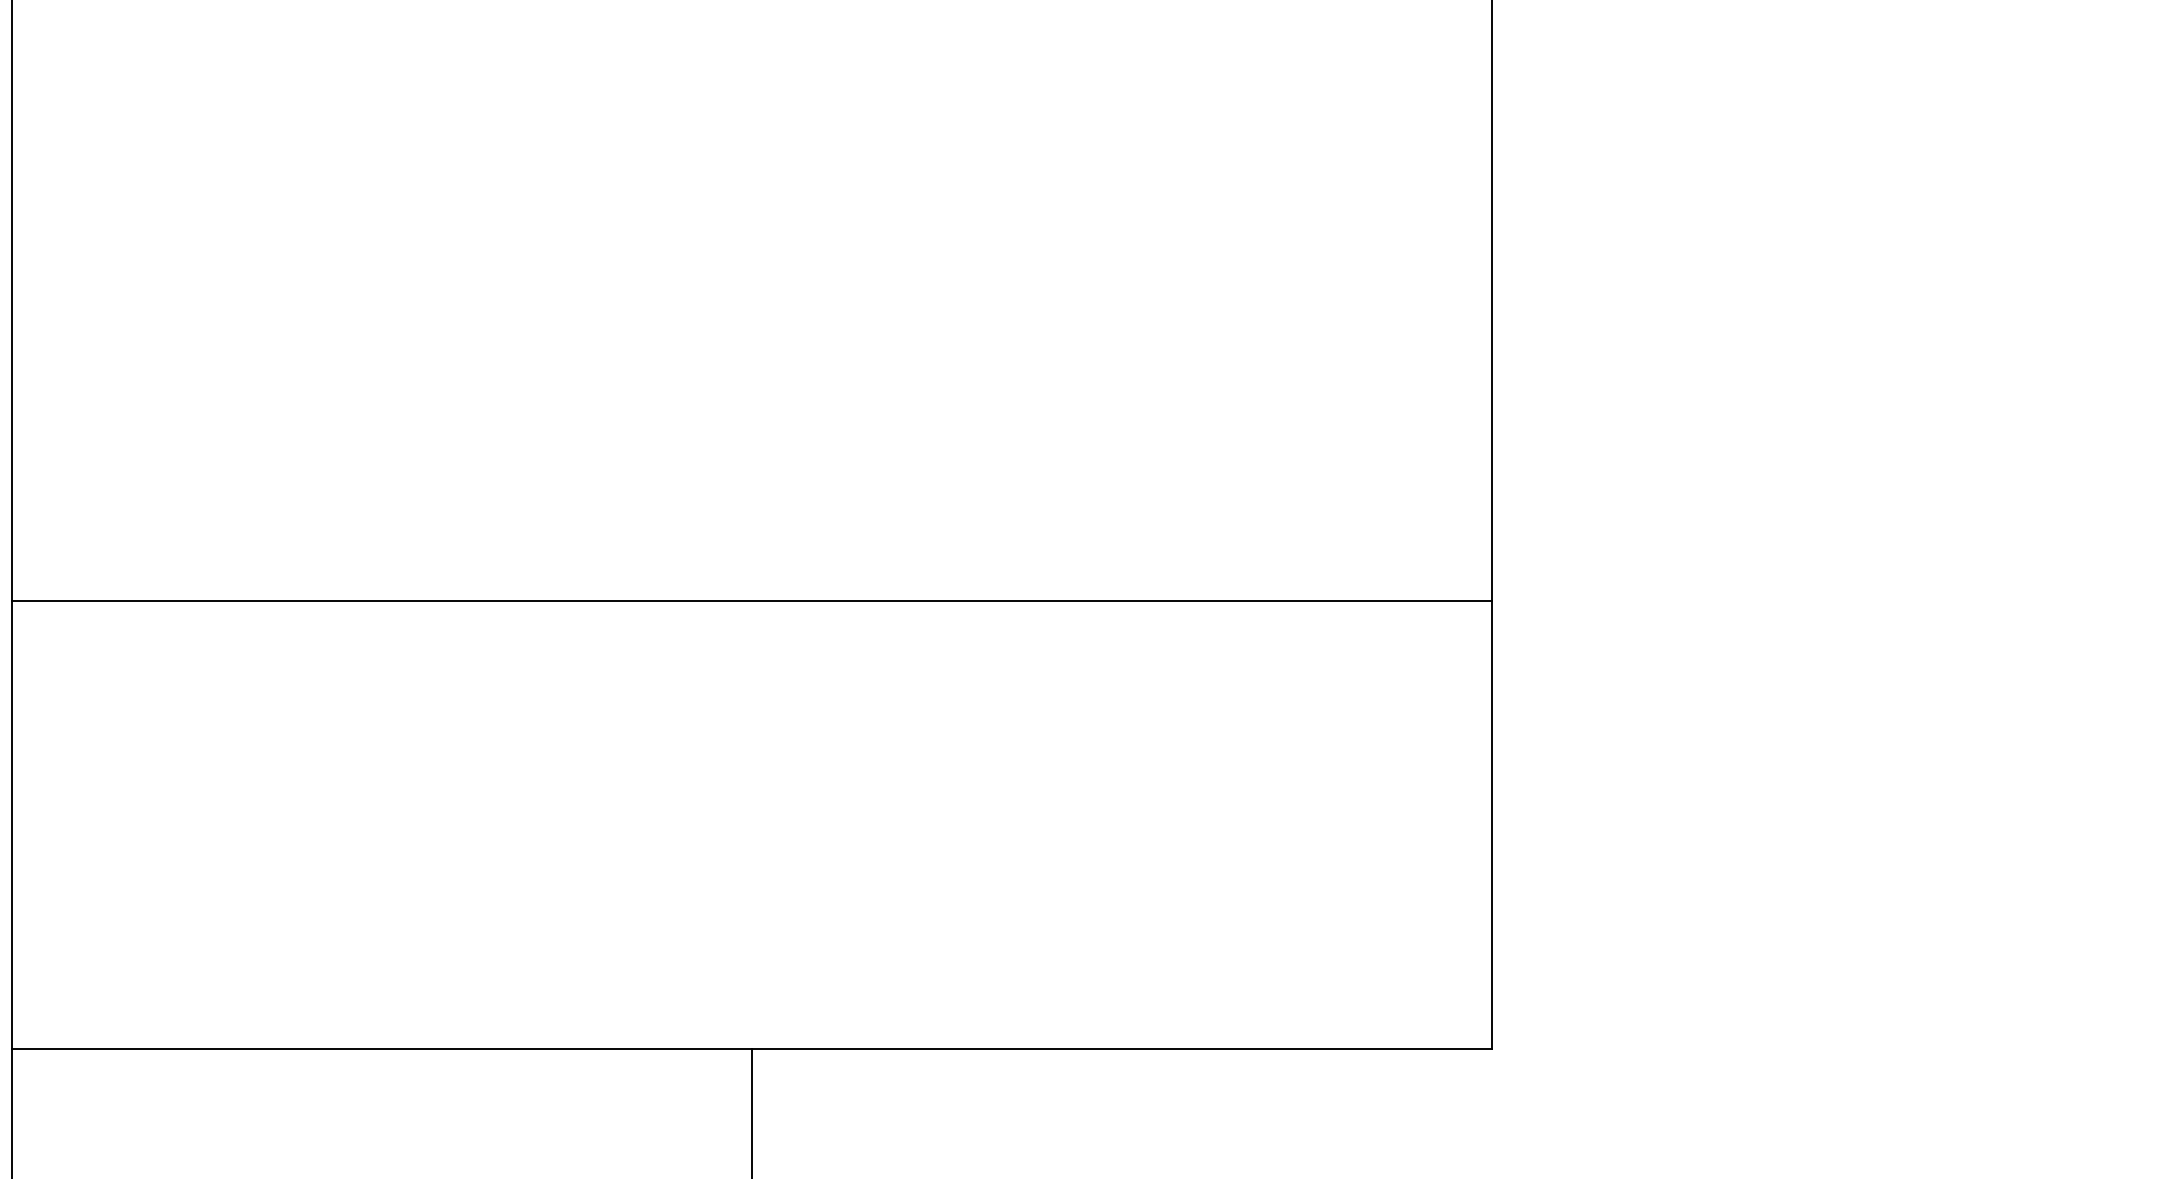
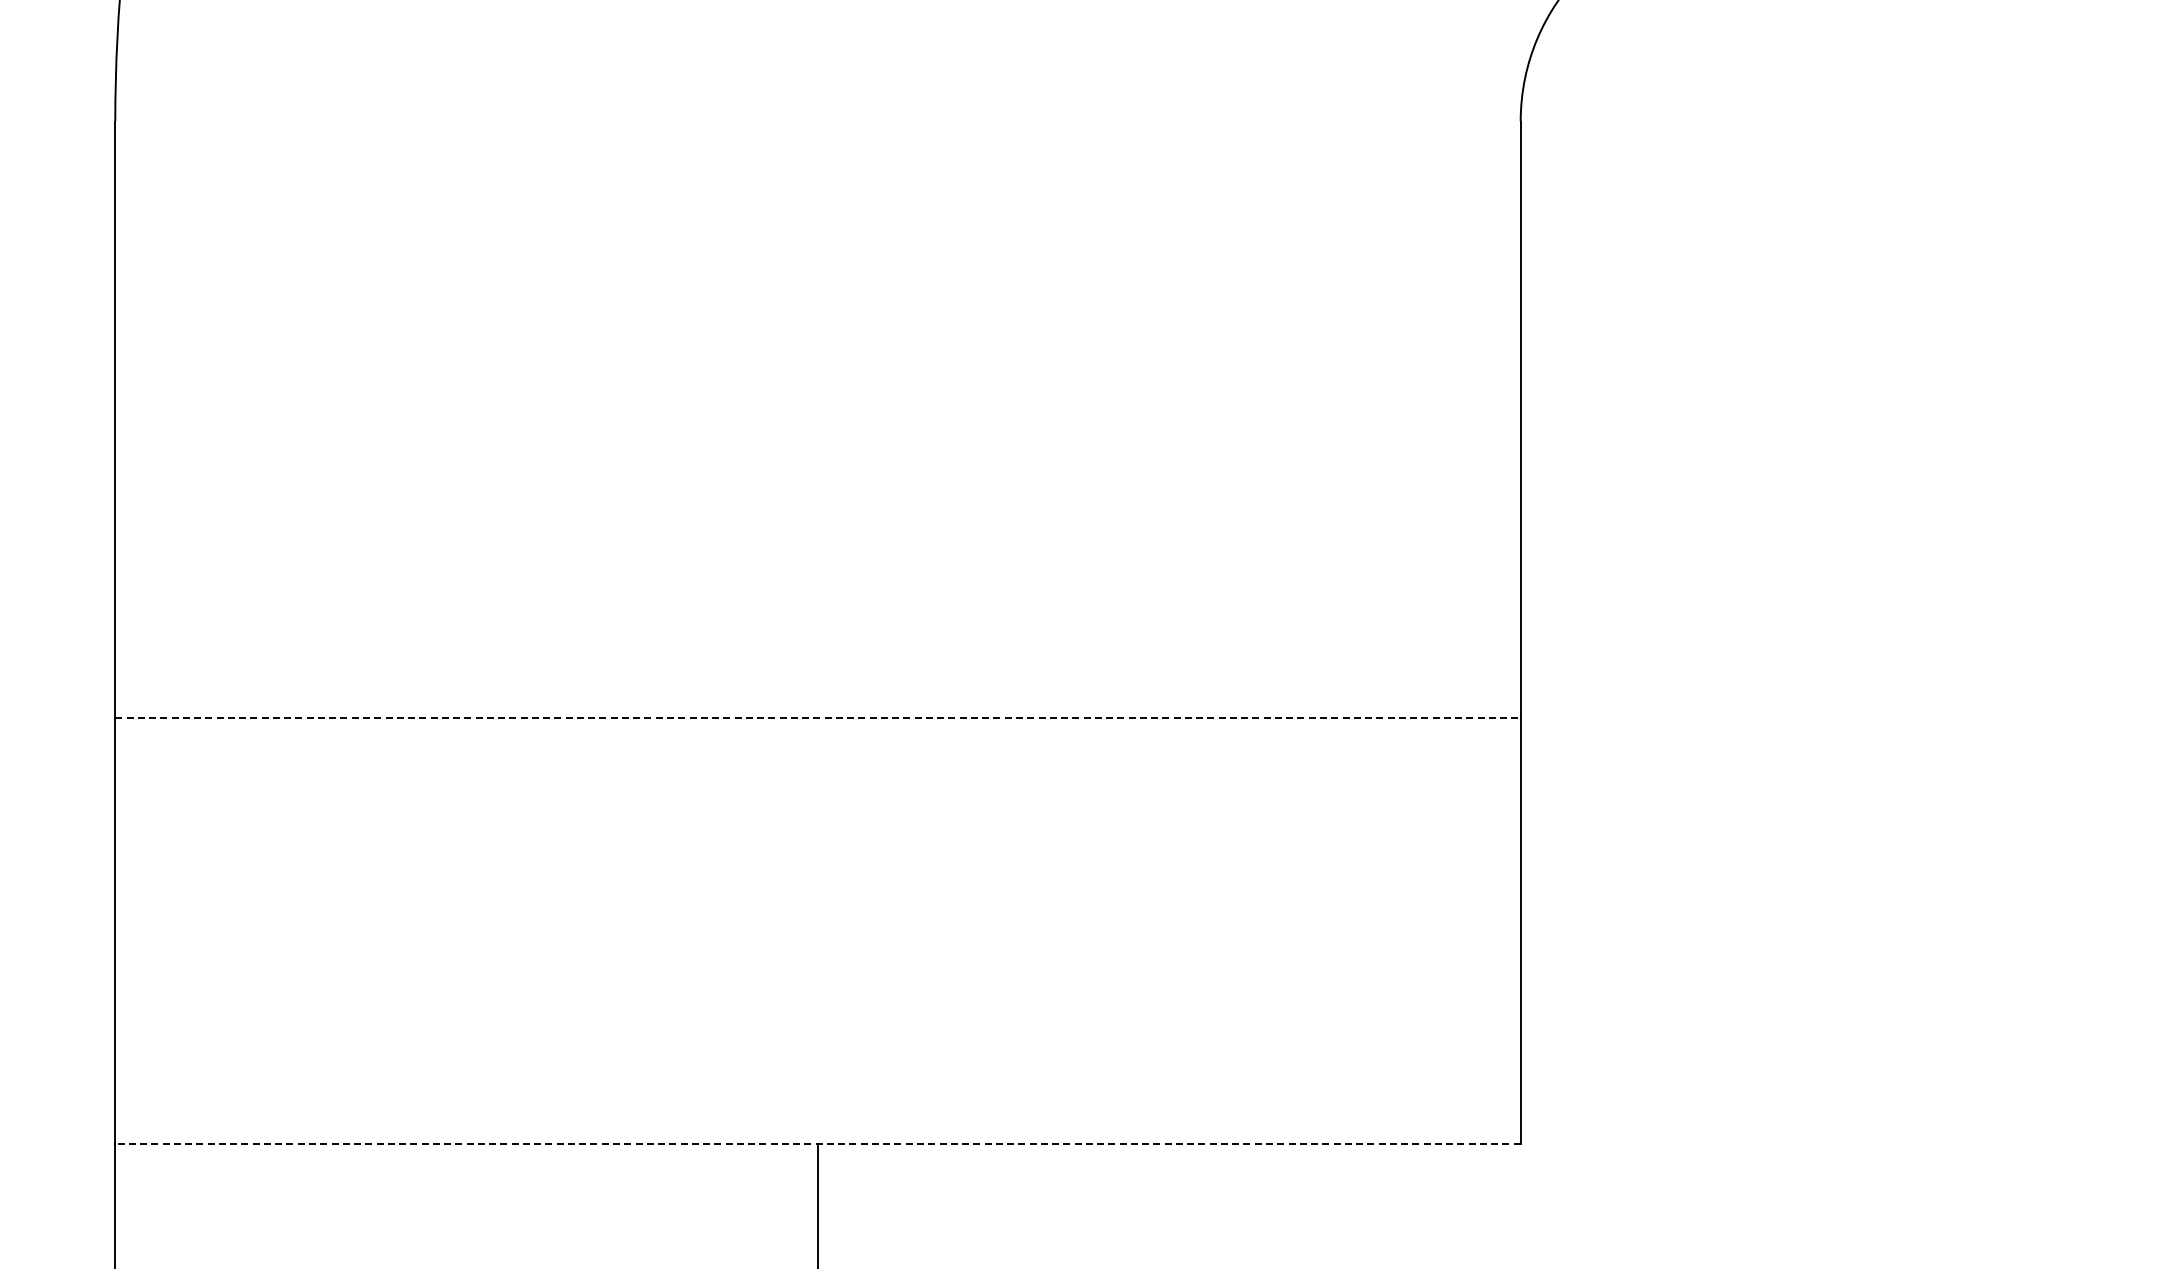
line: (752, 600) -> (818, 717), solid -> dashed
line: (752, 1049) -> (818, 1143), solid -> dashed

